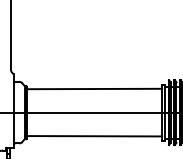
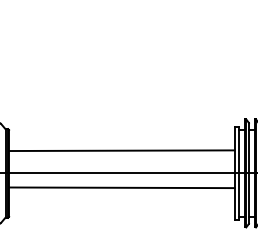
line: (94, 88) -> (121, 149), moved
line: (94, 136) -> (121, 188), moved

